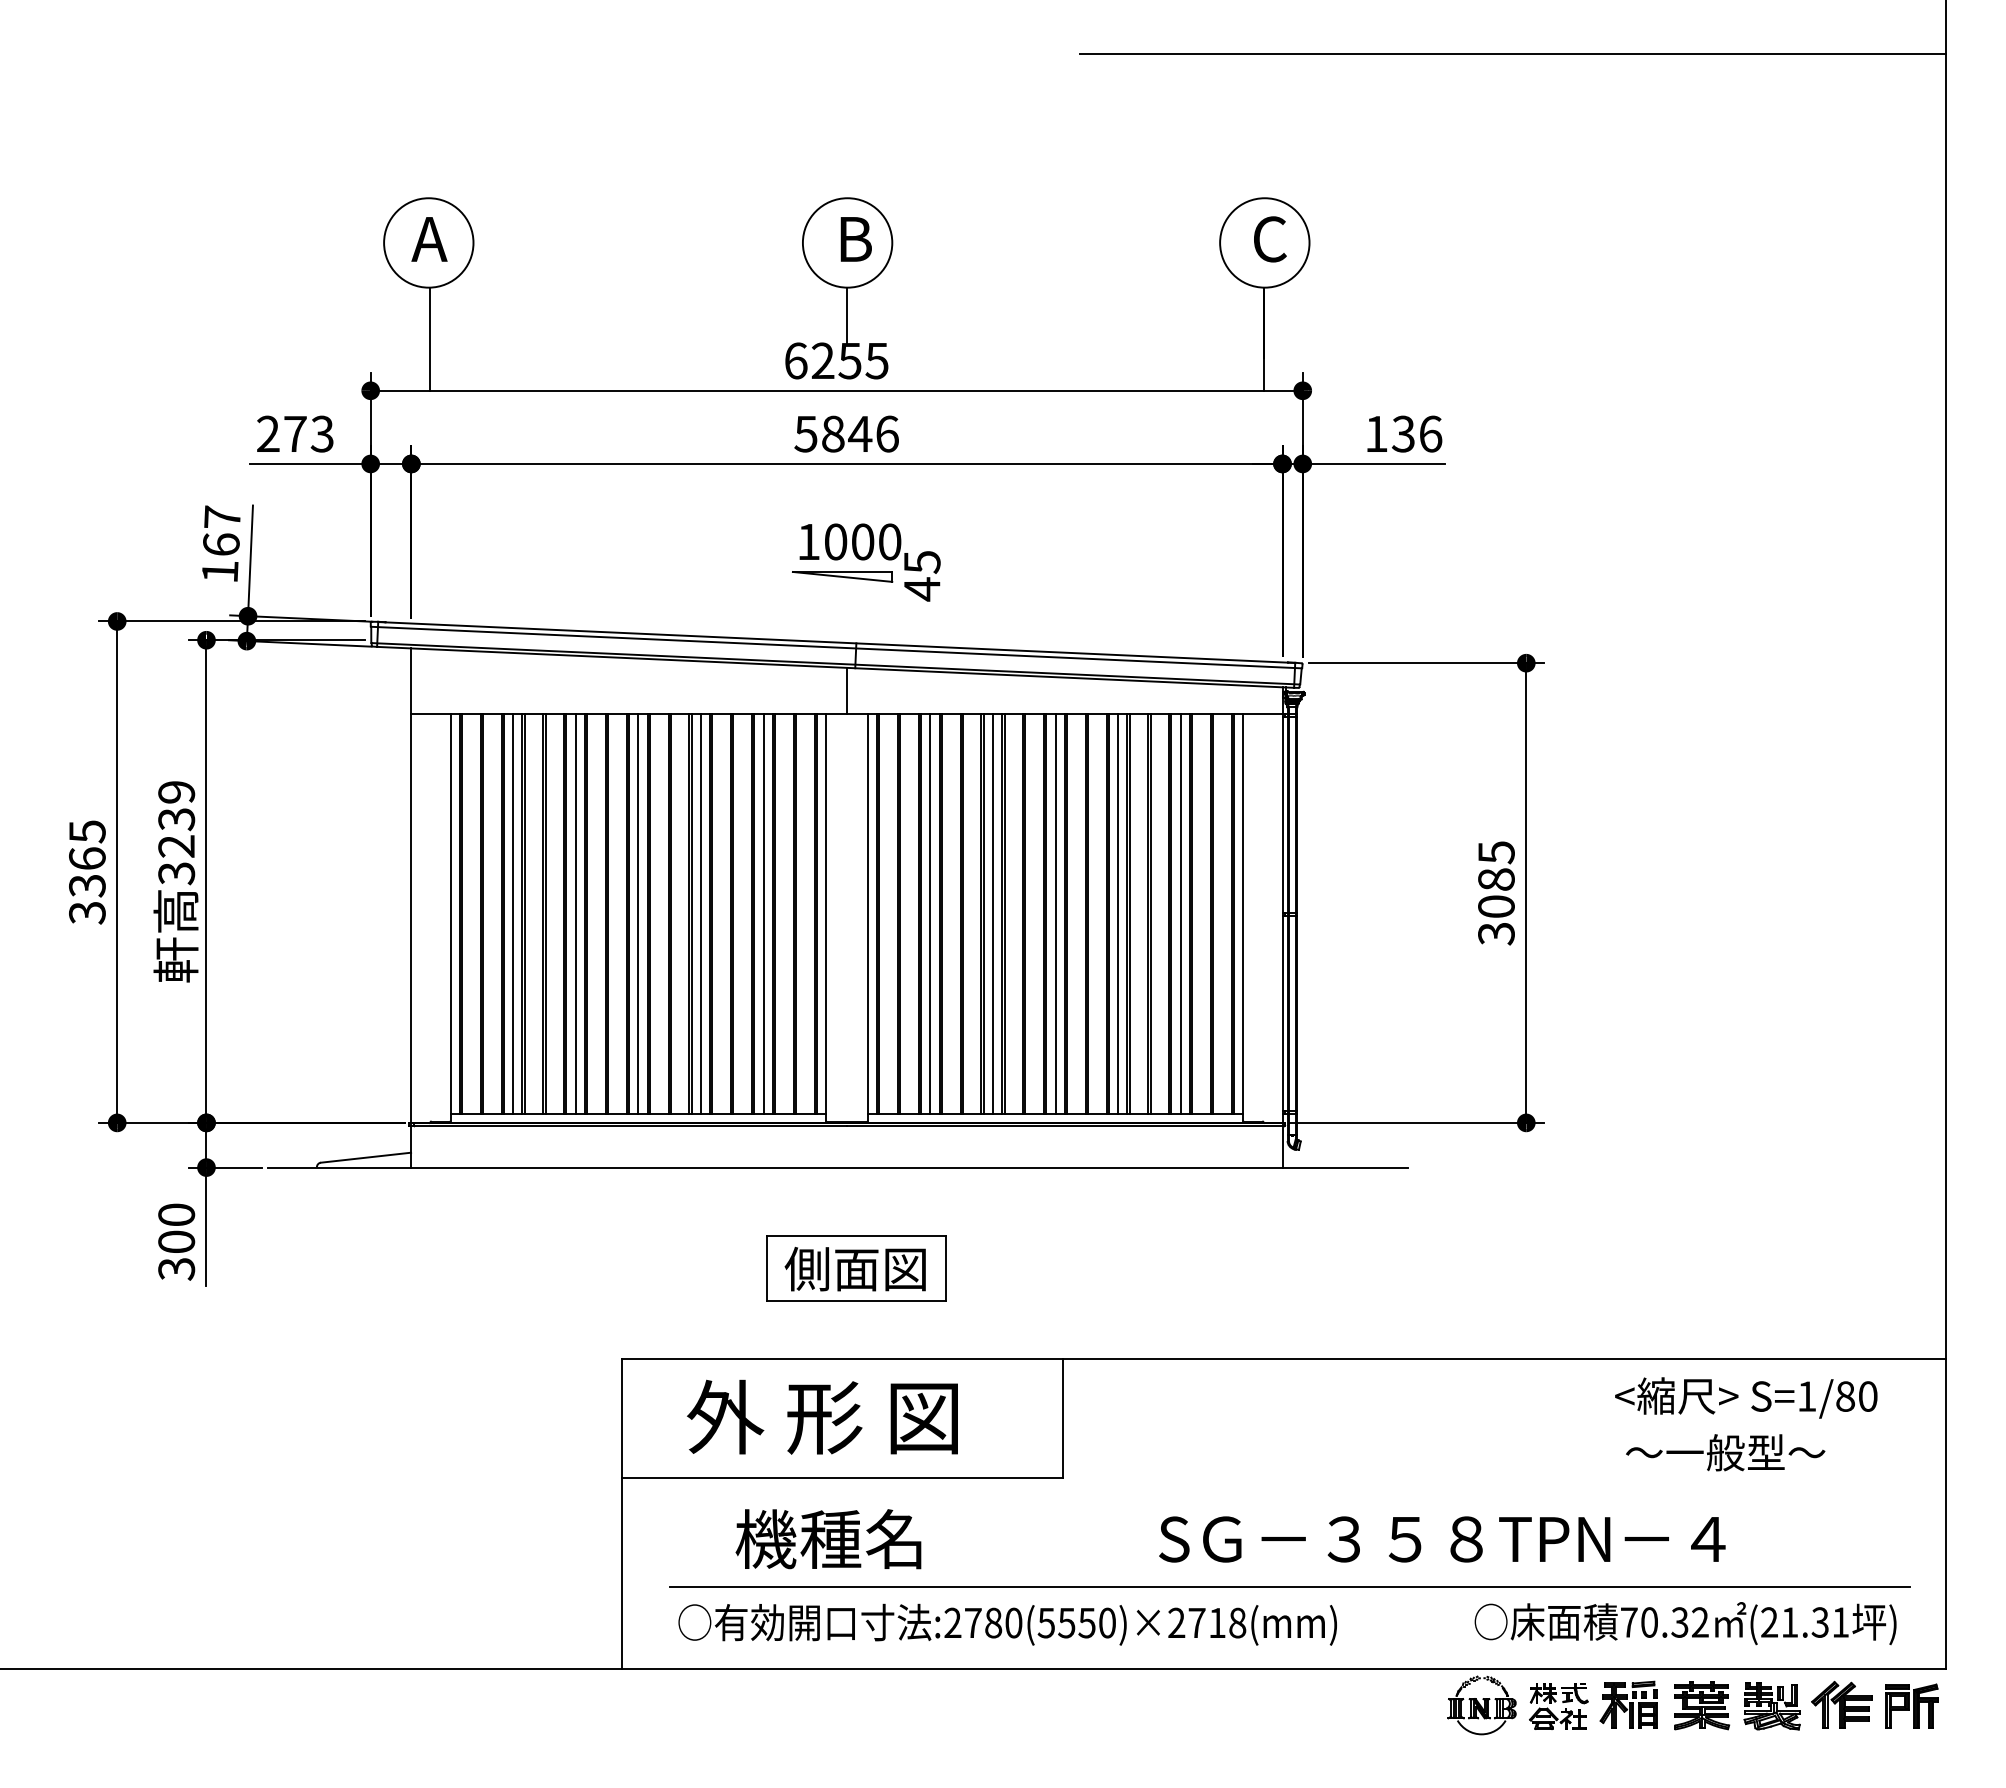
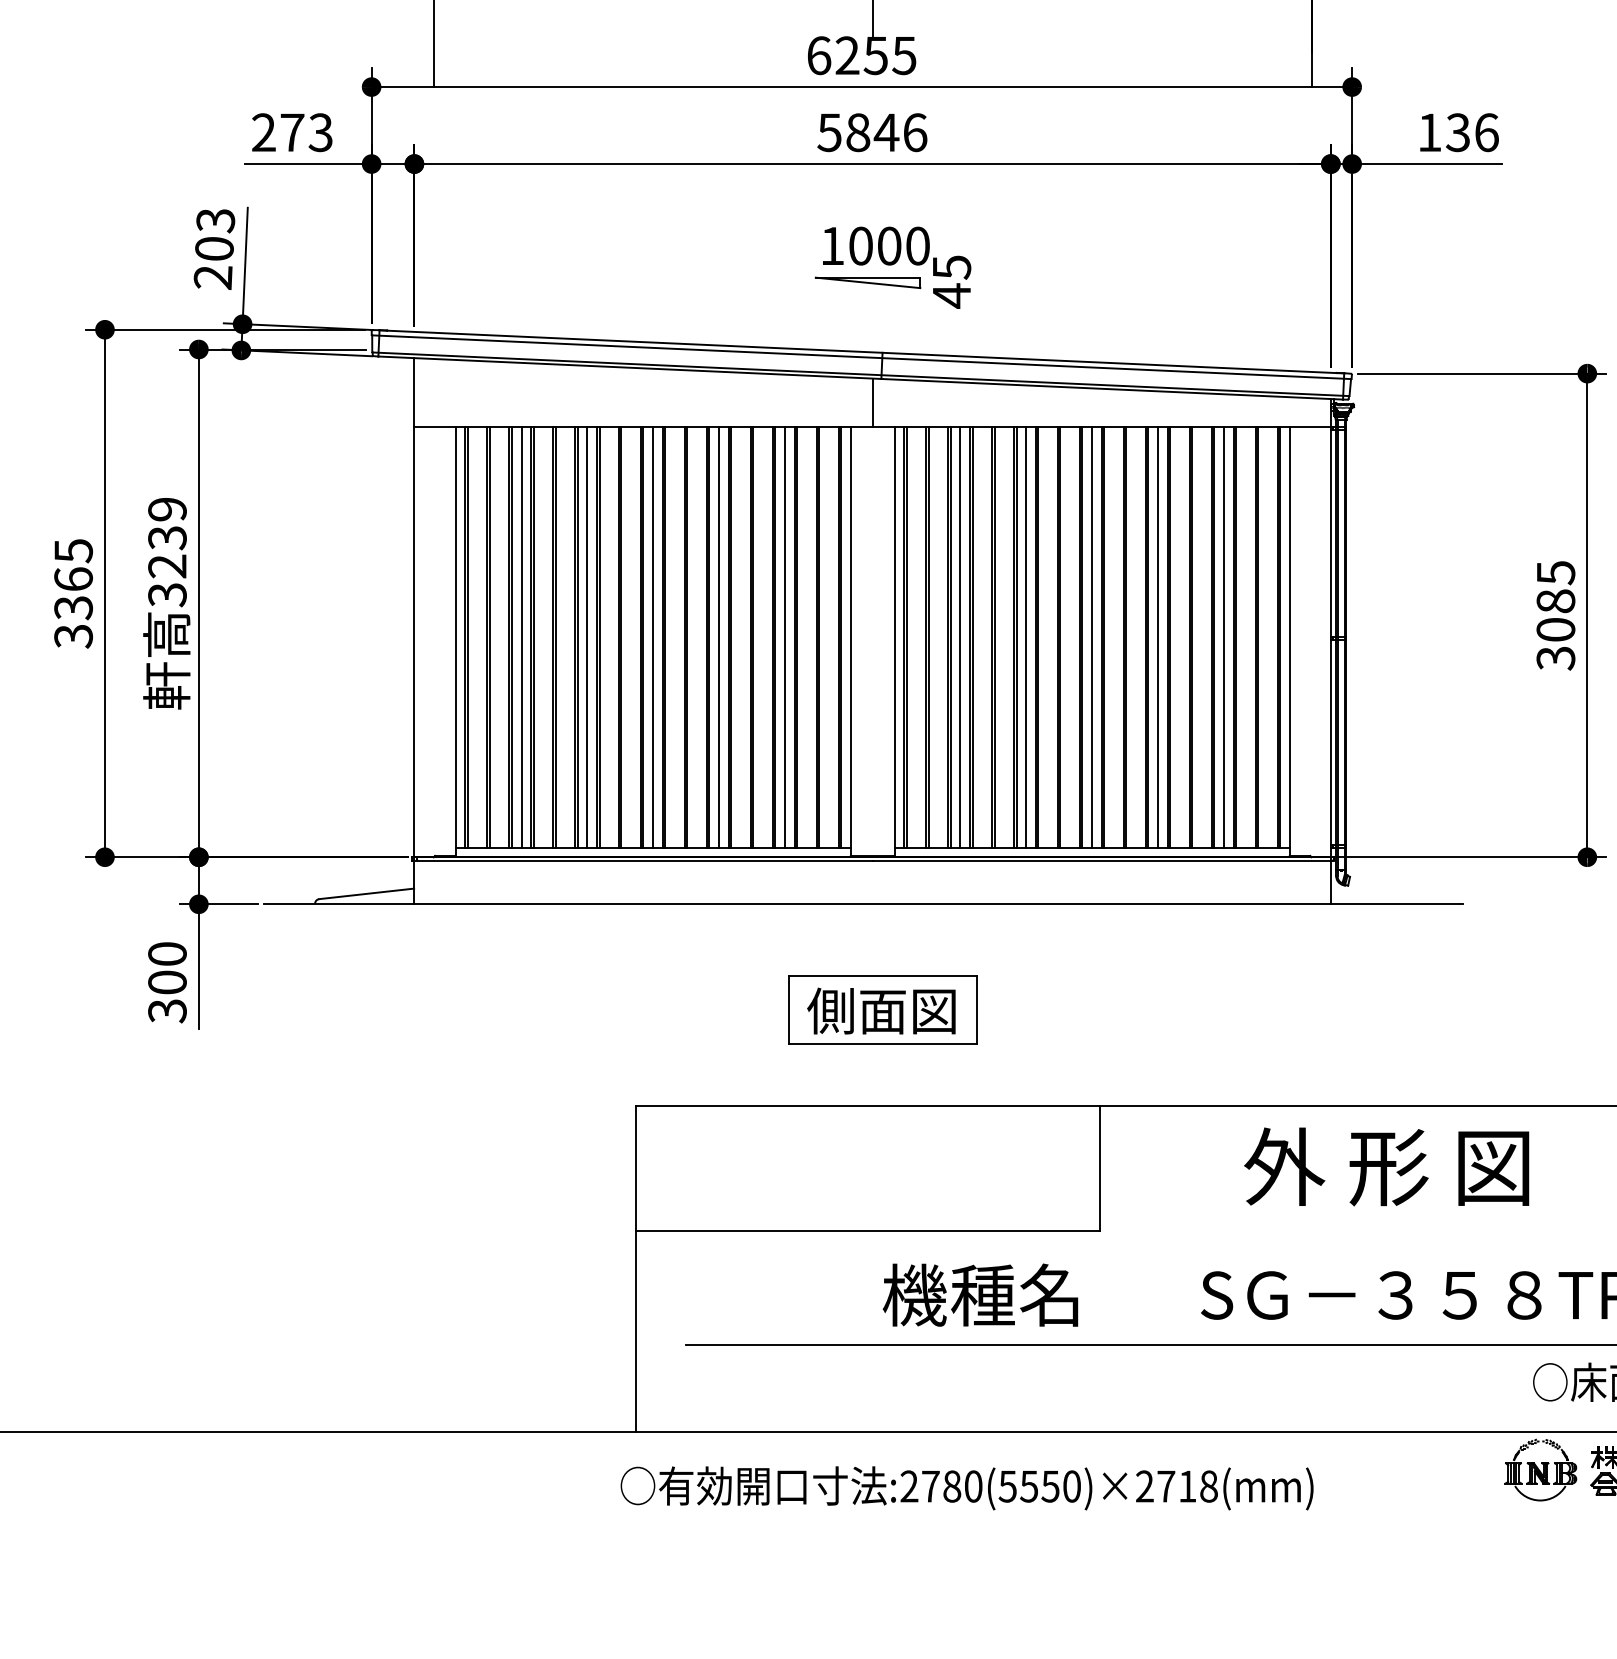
text: (220, 544) -> (213, 248), 167 -> 203
text: (822, 1416) -> (1386, 1166), moved
text: (828, 1539) -> (980, 1295), moved
text: (1007, 1624) -> (966, 1488), moved

